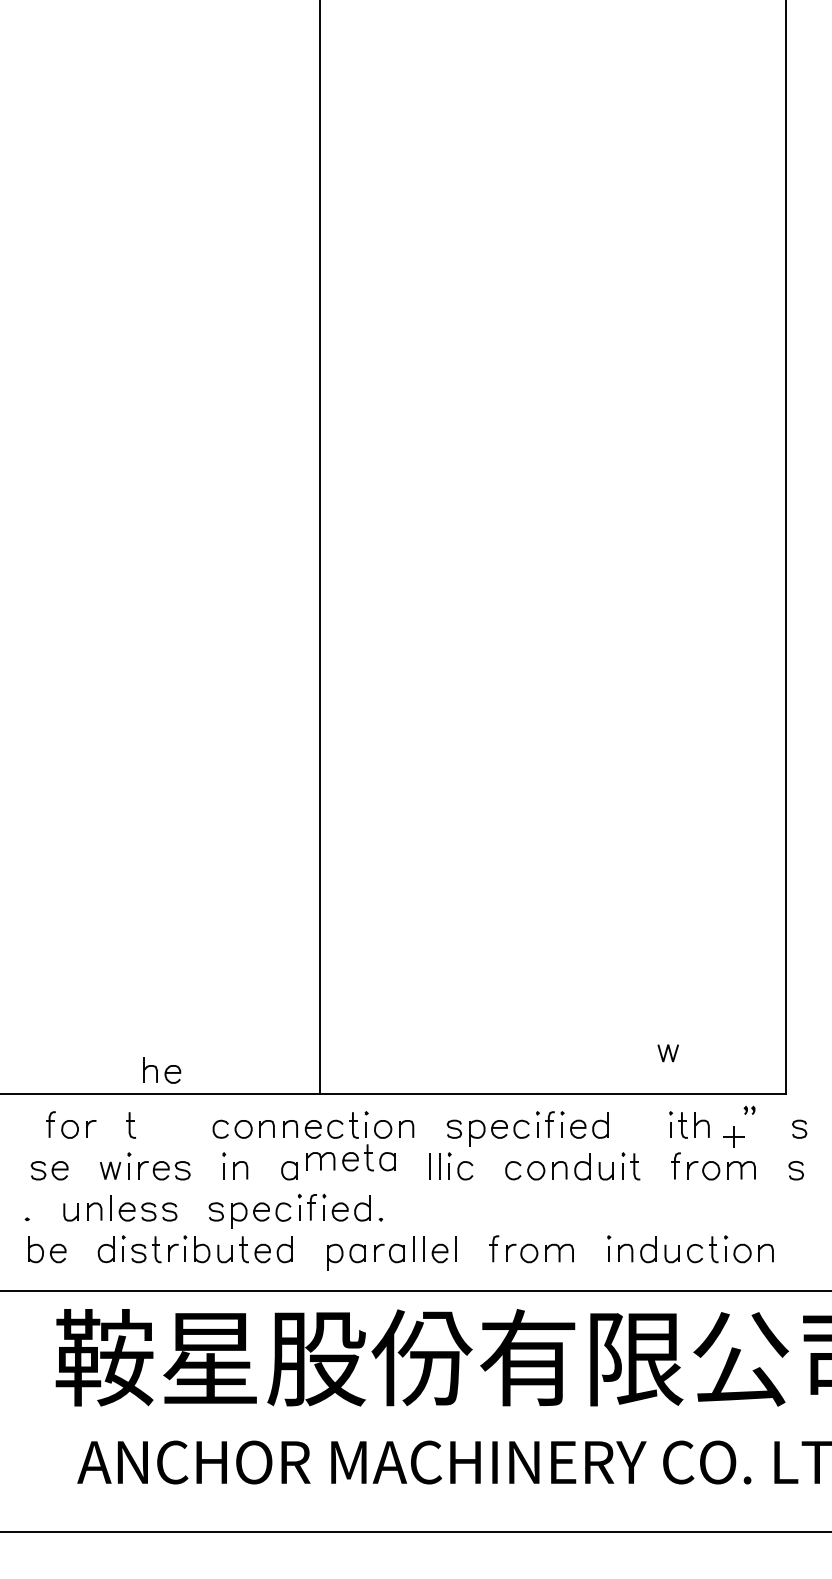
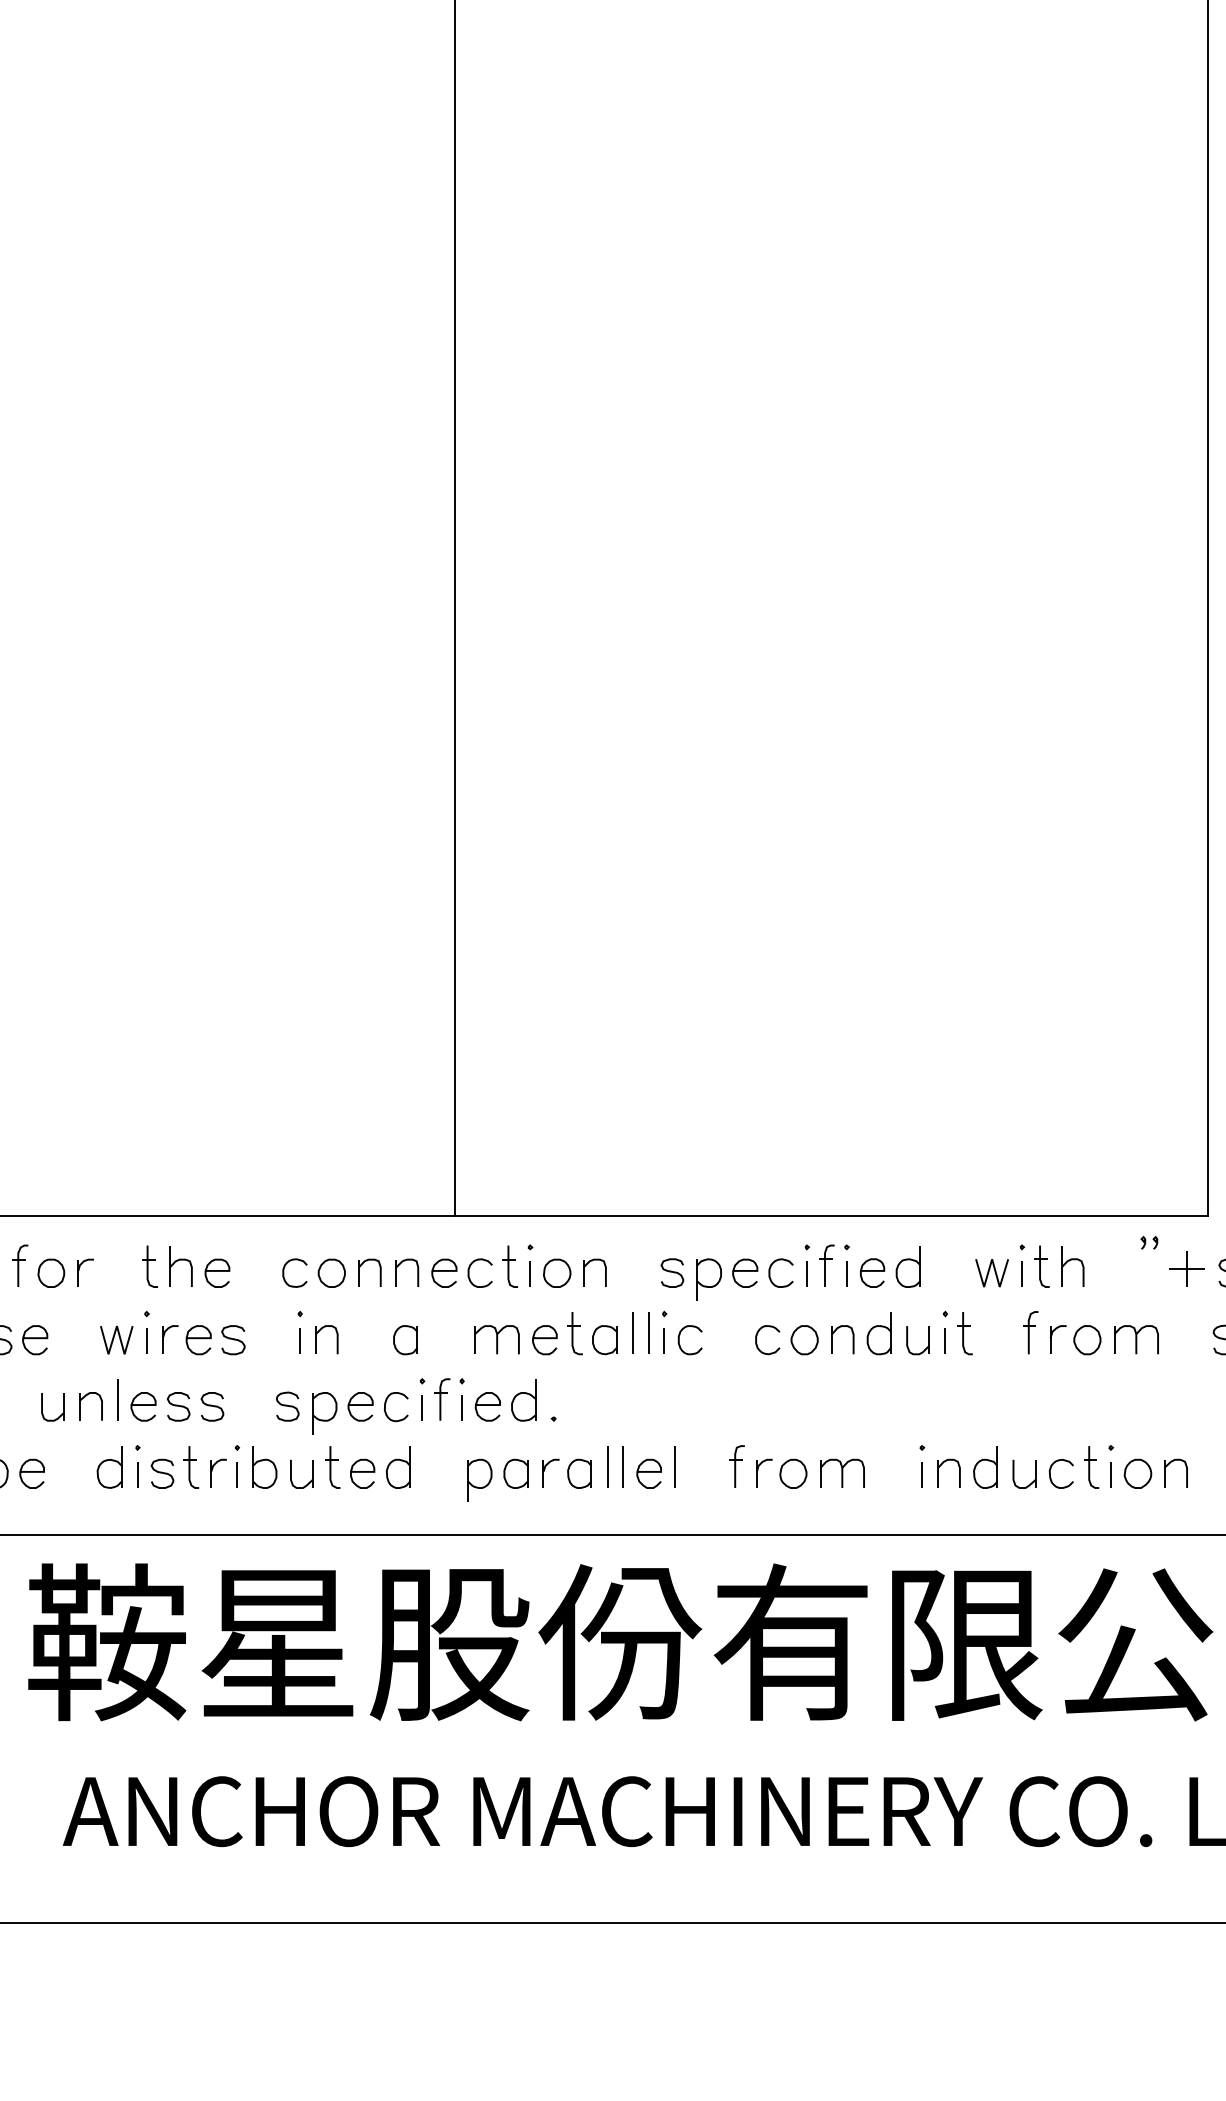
line: (666, 1053) -> (989, 1273), moved
part: (162, 1070) -> (200, 1267), moved
part: (733, 1136) -> (1186, 1268), moved
part: (350, 1157) -> (544, 1333), moved

